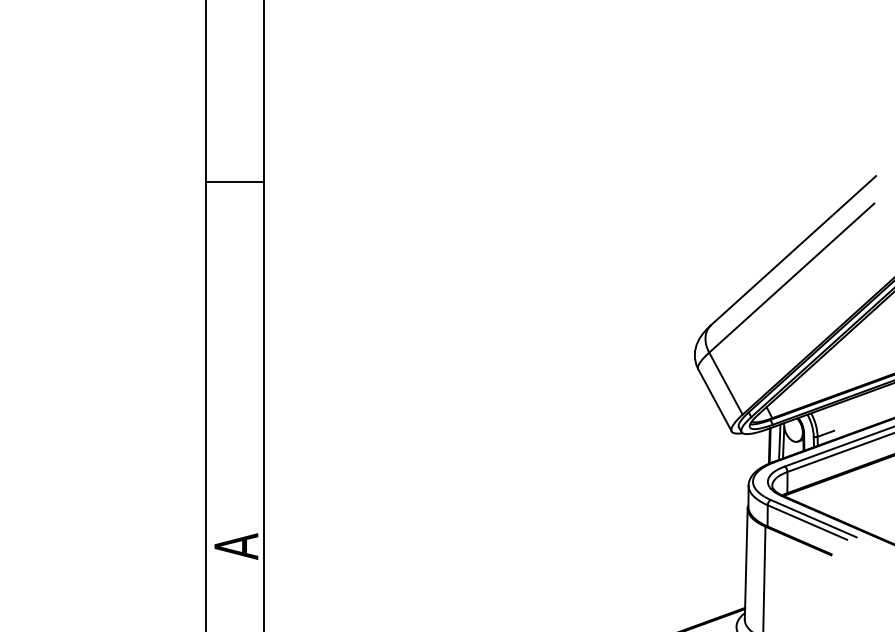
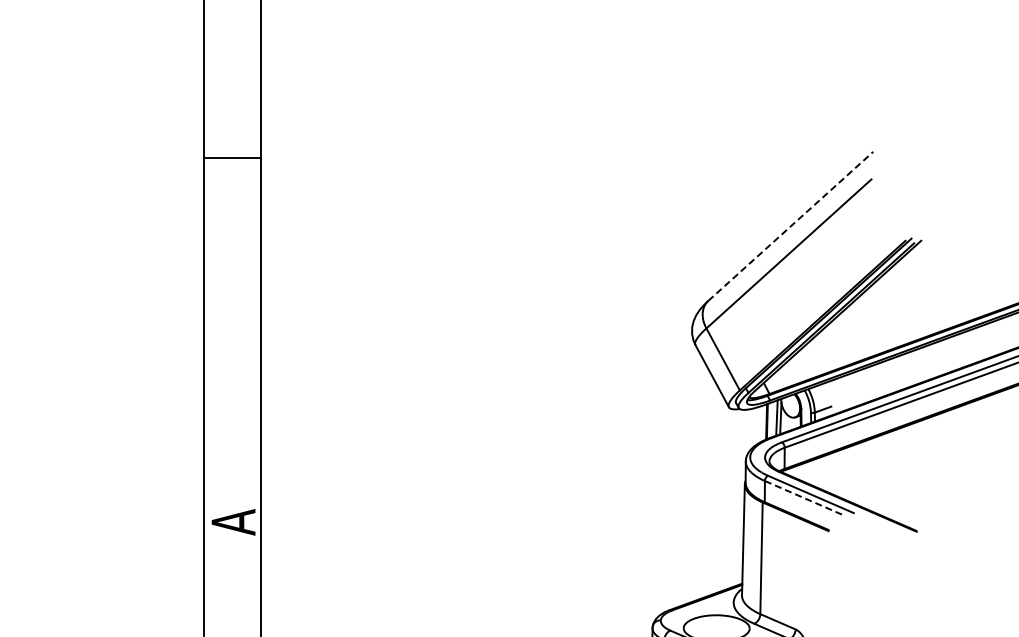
line: (794, 250) -> (791, 226), solid -> dashed
line: (808, 522) -> (805, 498), solid -> dashed

